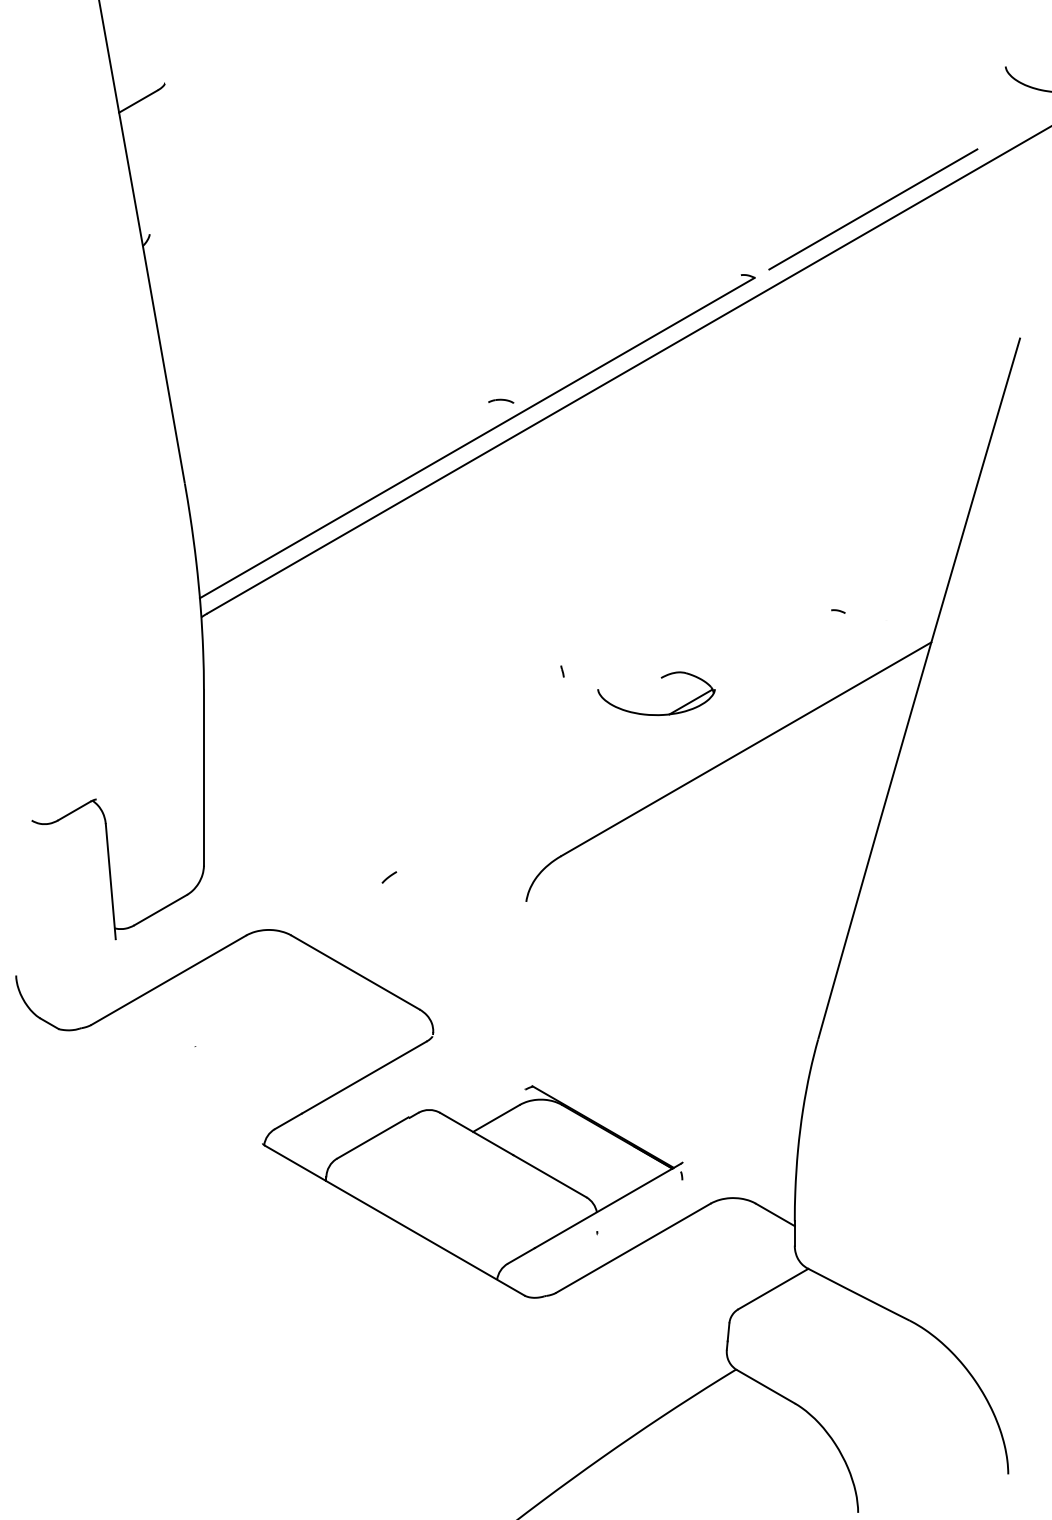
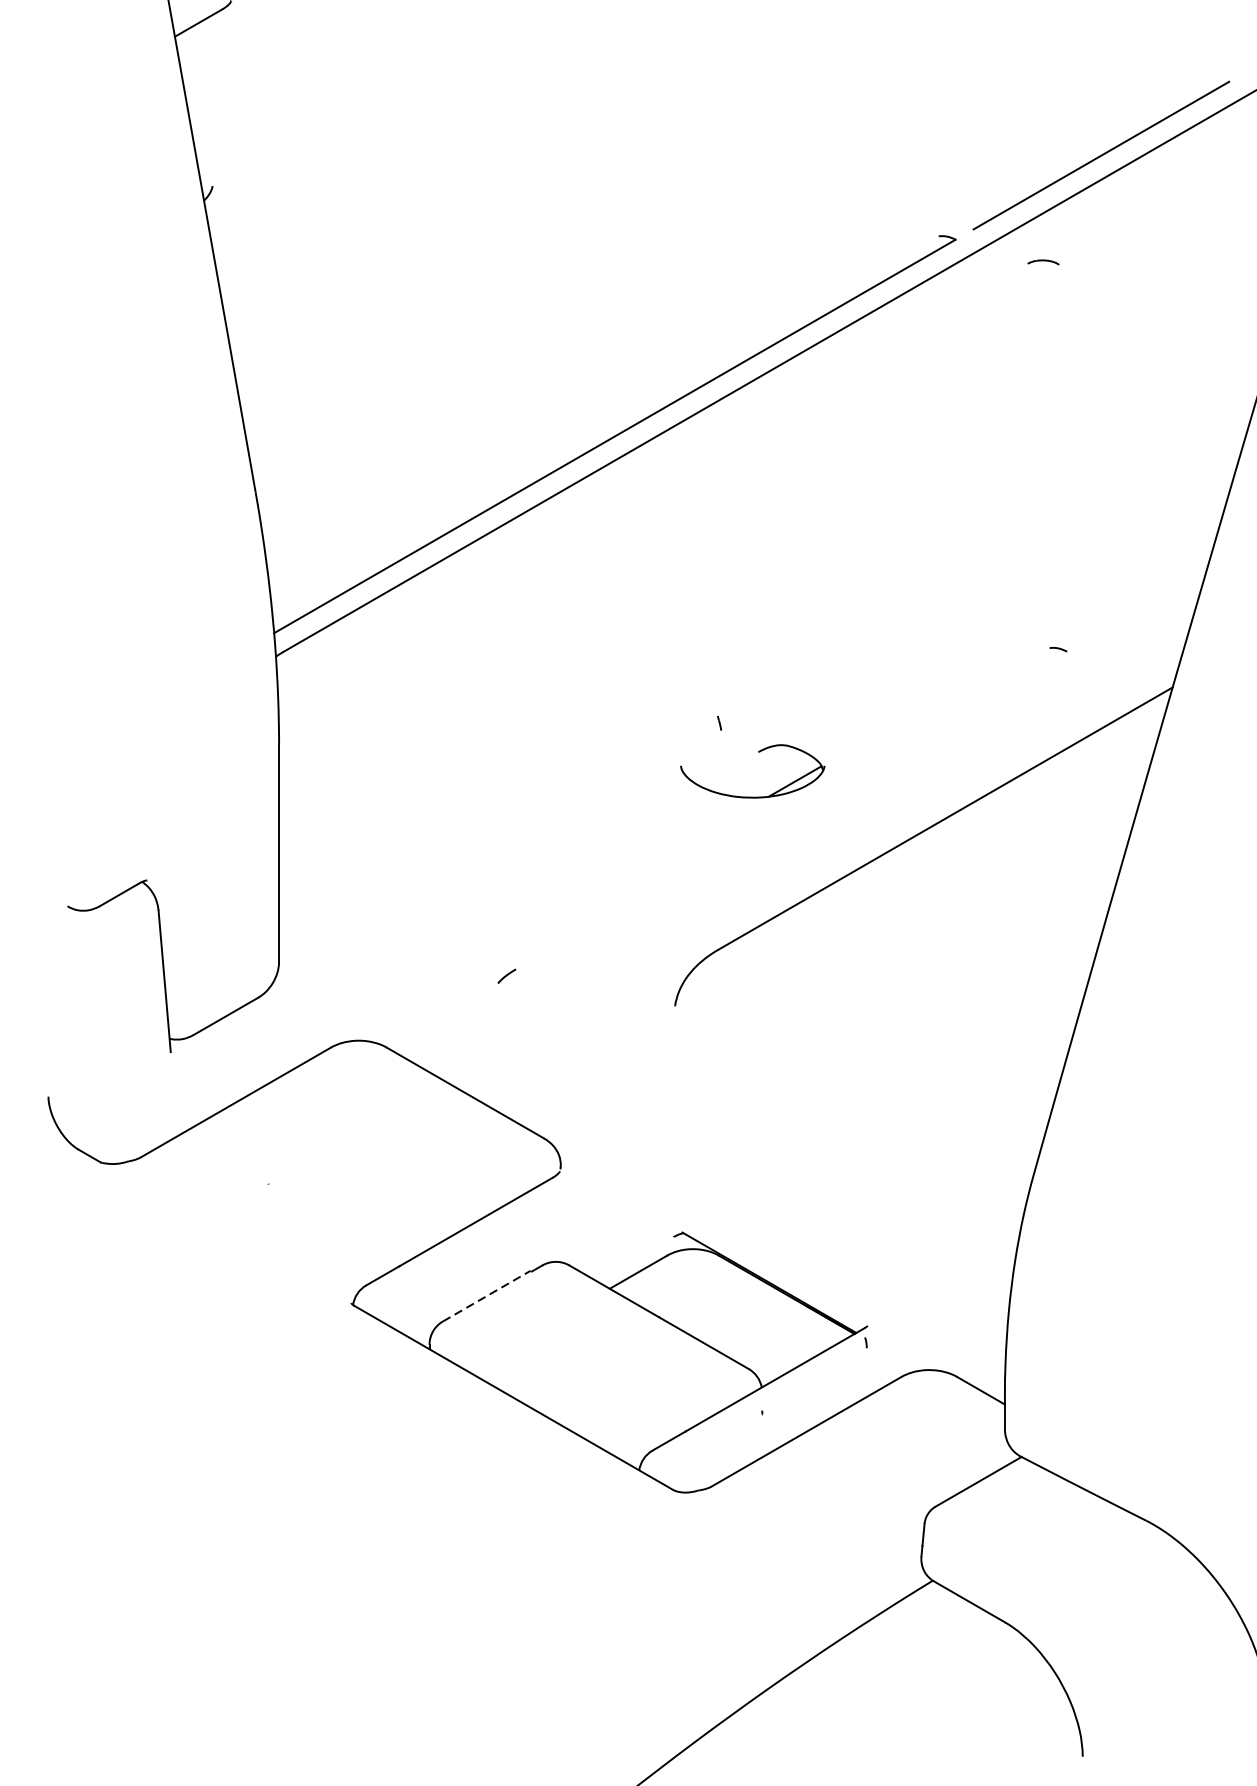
part: (501, 400) -> (1043, 261), moved
part: (661, 678) -> (758, 752), moved
line: (373, 1137) -> (487, 1295), solid -> dashed

